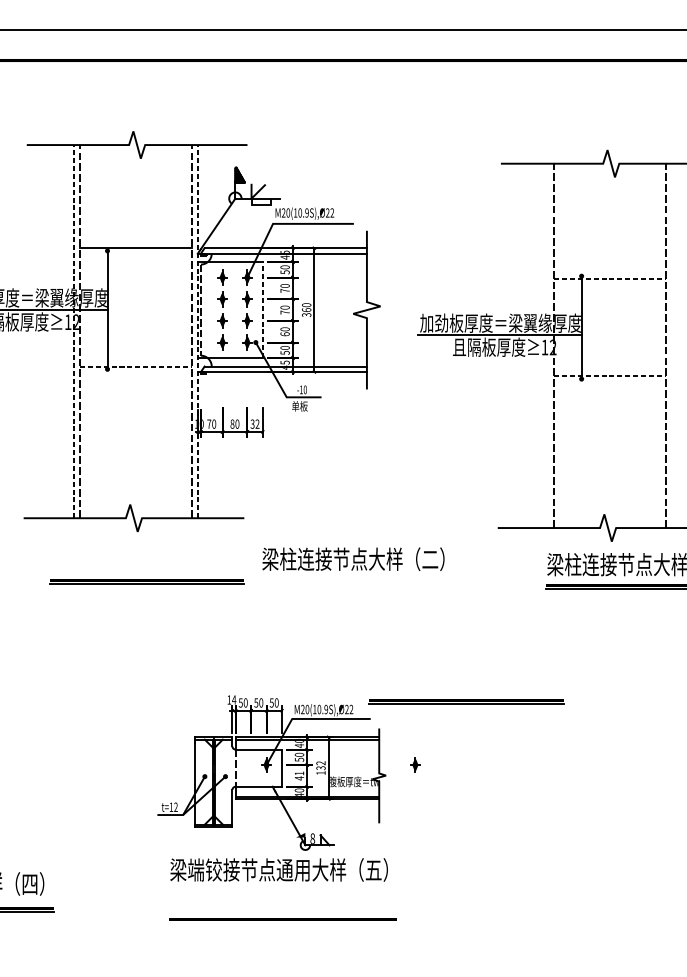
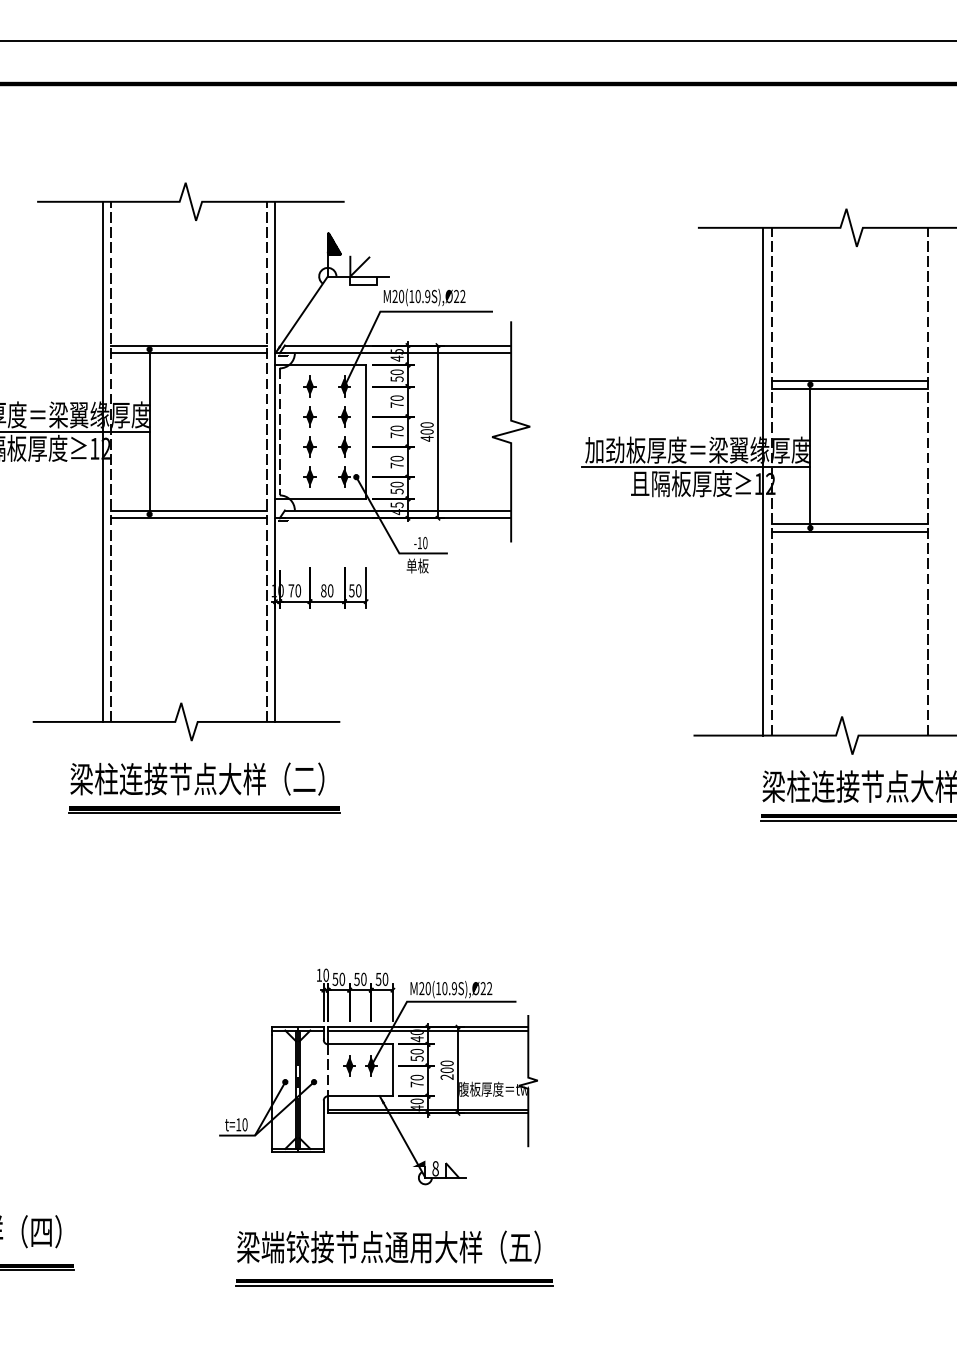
line: (135, 253) -> (188, 353), added
line: (609, 273) -> (849, 380), added
line: (609, 278) -> (849, 388), dashed -> solid
line: (263, 309) -> (366, 431), dashed -> solid
text: (306, 312) -> (426, 435), 360 -> 400
line: (73, 331) -> (102, 461), dashed -> solid
line: (197, 331) -> (275, 461), dashed -> solid
text: (284, 334) -> (396, 465), 60 -> 70
line: (547, 345) -> (763, 481), added
line: (136, 366) -> (189, 510), dashed -> solid
line: (135, 372) -> (188, 518), added
line: (609, 376) -> (849, 524), dashed -> solid
line: (609, 381) -> (849, 531), added
text: (255, 423) -> (355, 590), 32 -> 50
text: (353, 558) -> (197, 778), moved
text: (234, 699) -> (326, 974), 14 -> 10
part: (466, 701) -> (649, 977), removed
part: (415, 764) -> (349, 1065), moved
text: (320, 767) -> (446, 1069), 132 -> 200
text: (299, 775) -> (416, 1080), 41 -> 70
text: (175, 807) -> (244, 1124), t=12 -> t=10
text: (278, 869) -> (388, 1246), moved
line: (283, 922) -> (394, 1285), added

